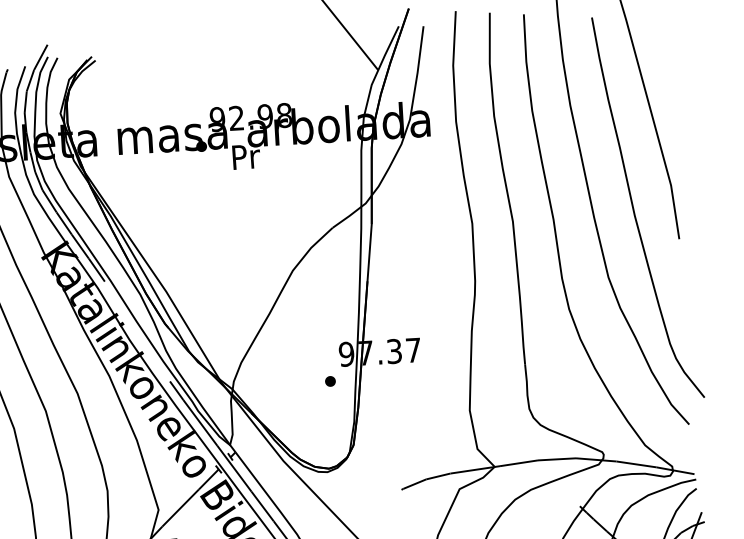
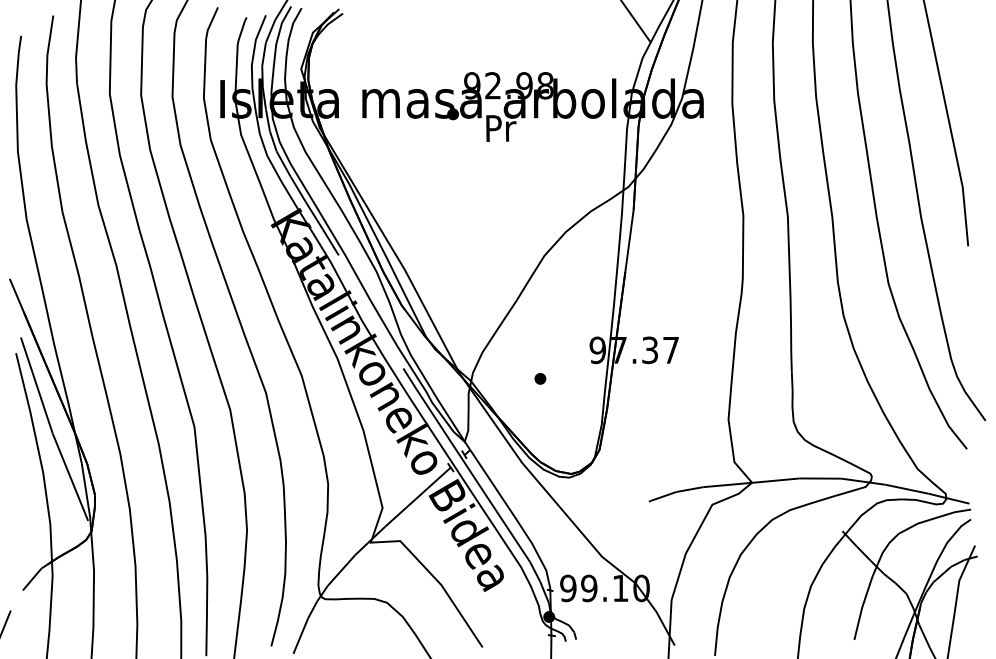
part: (330, 381) -> (540, 378), moved

